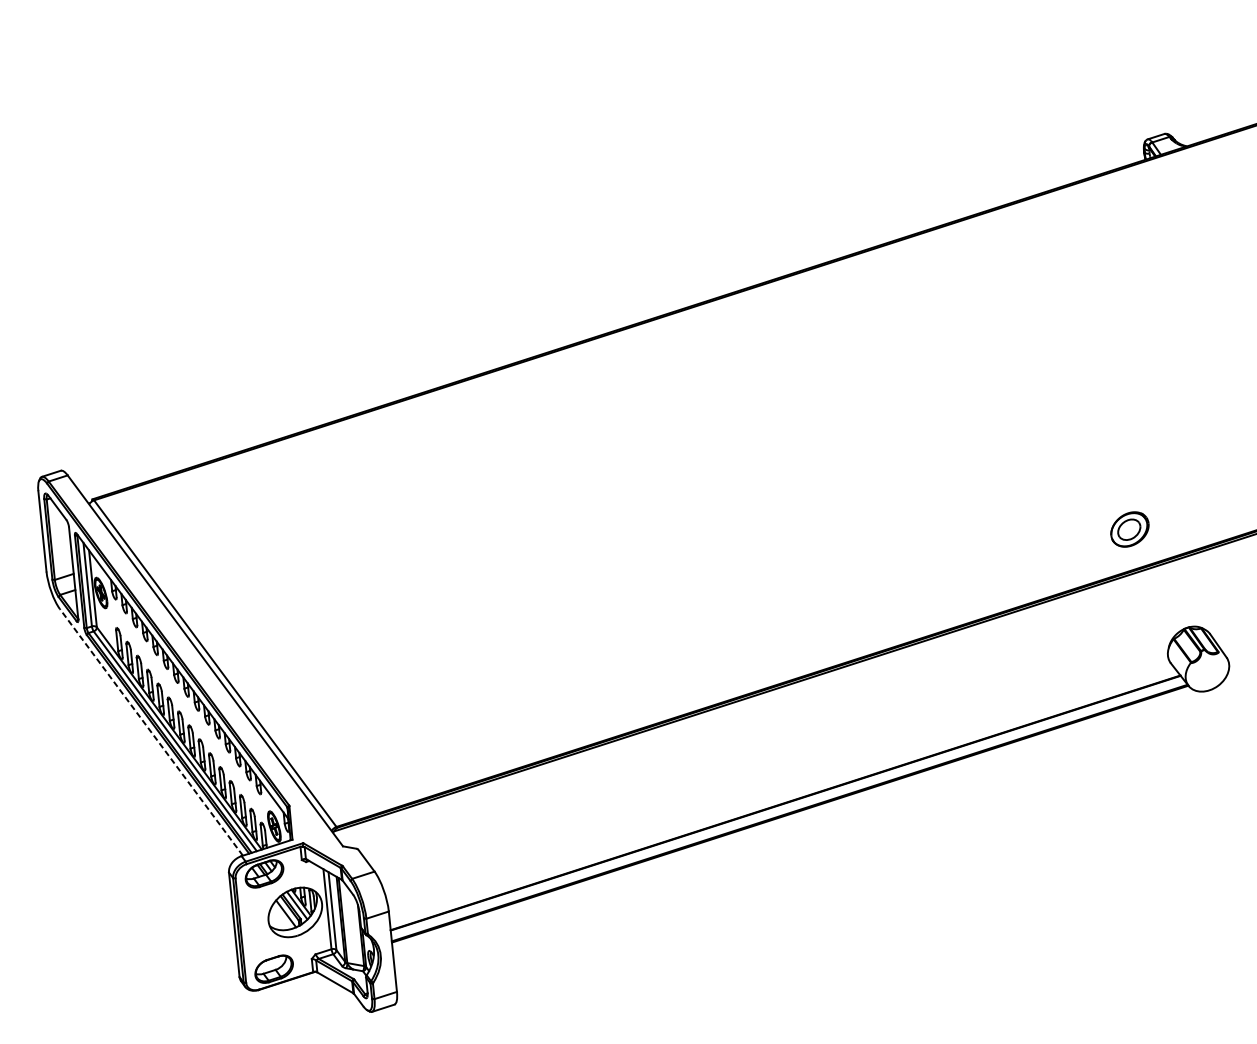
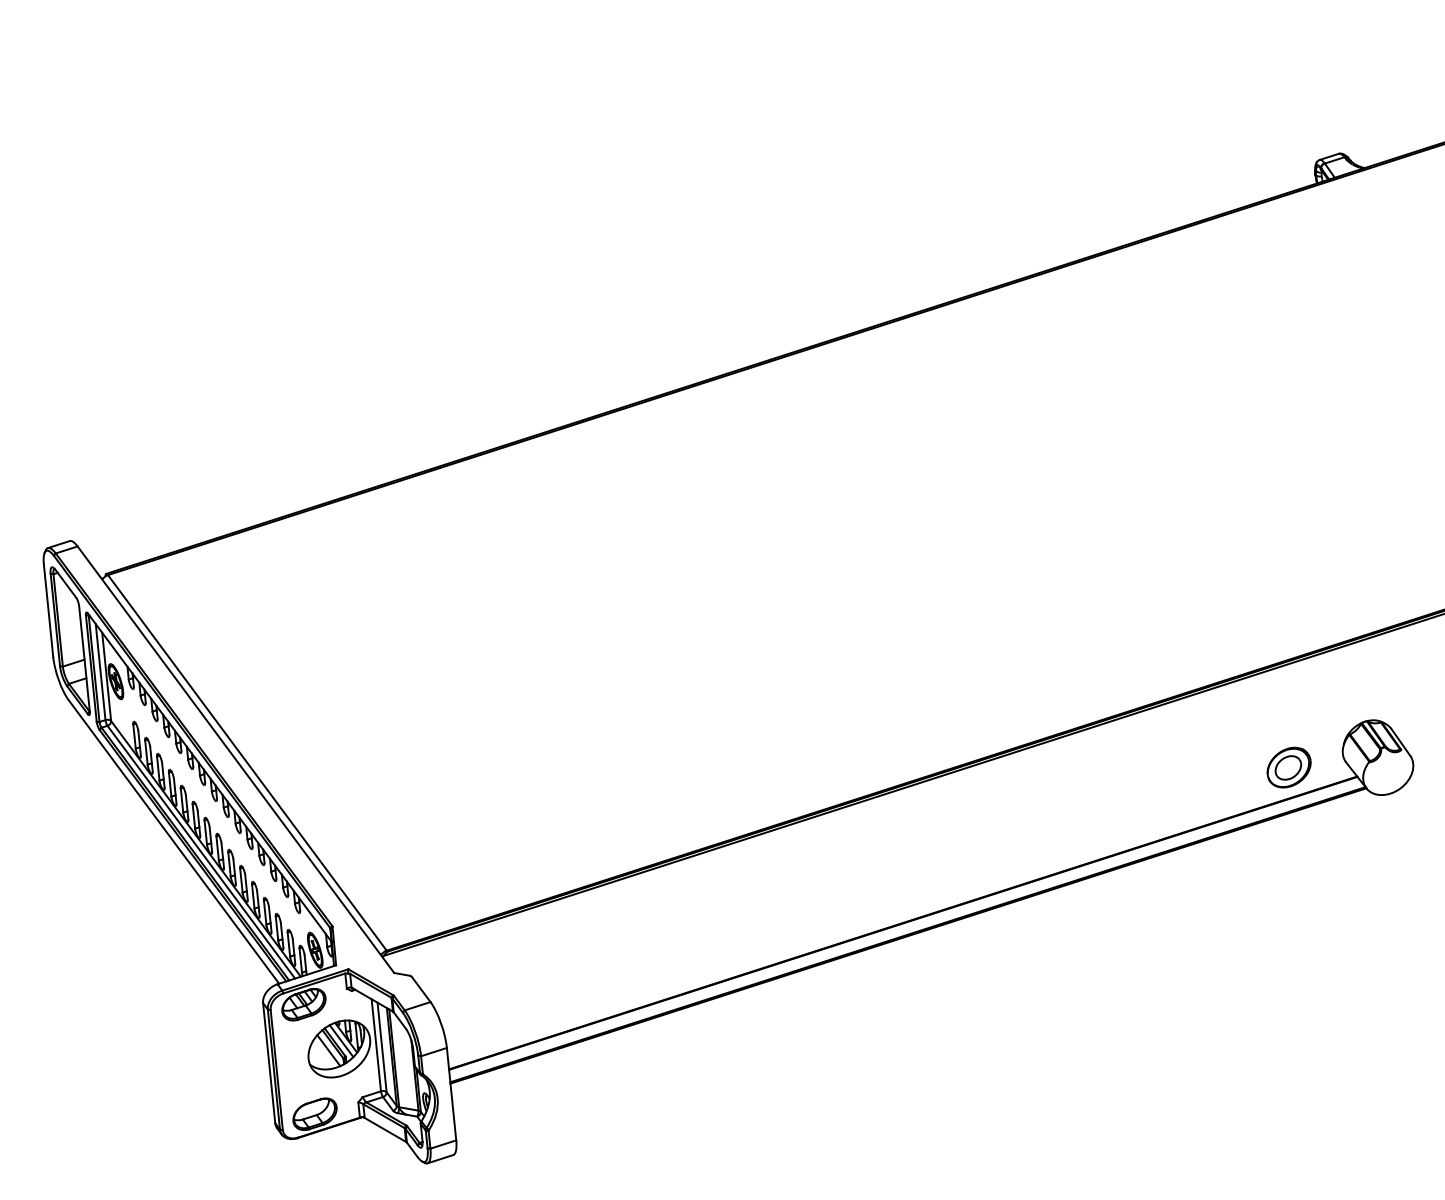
part: (1129, 529) -> (1288, 767), moved
line: (151, 732) -> (173, 841), dashed -> solid

